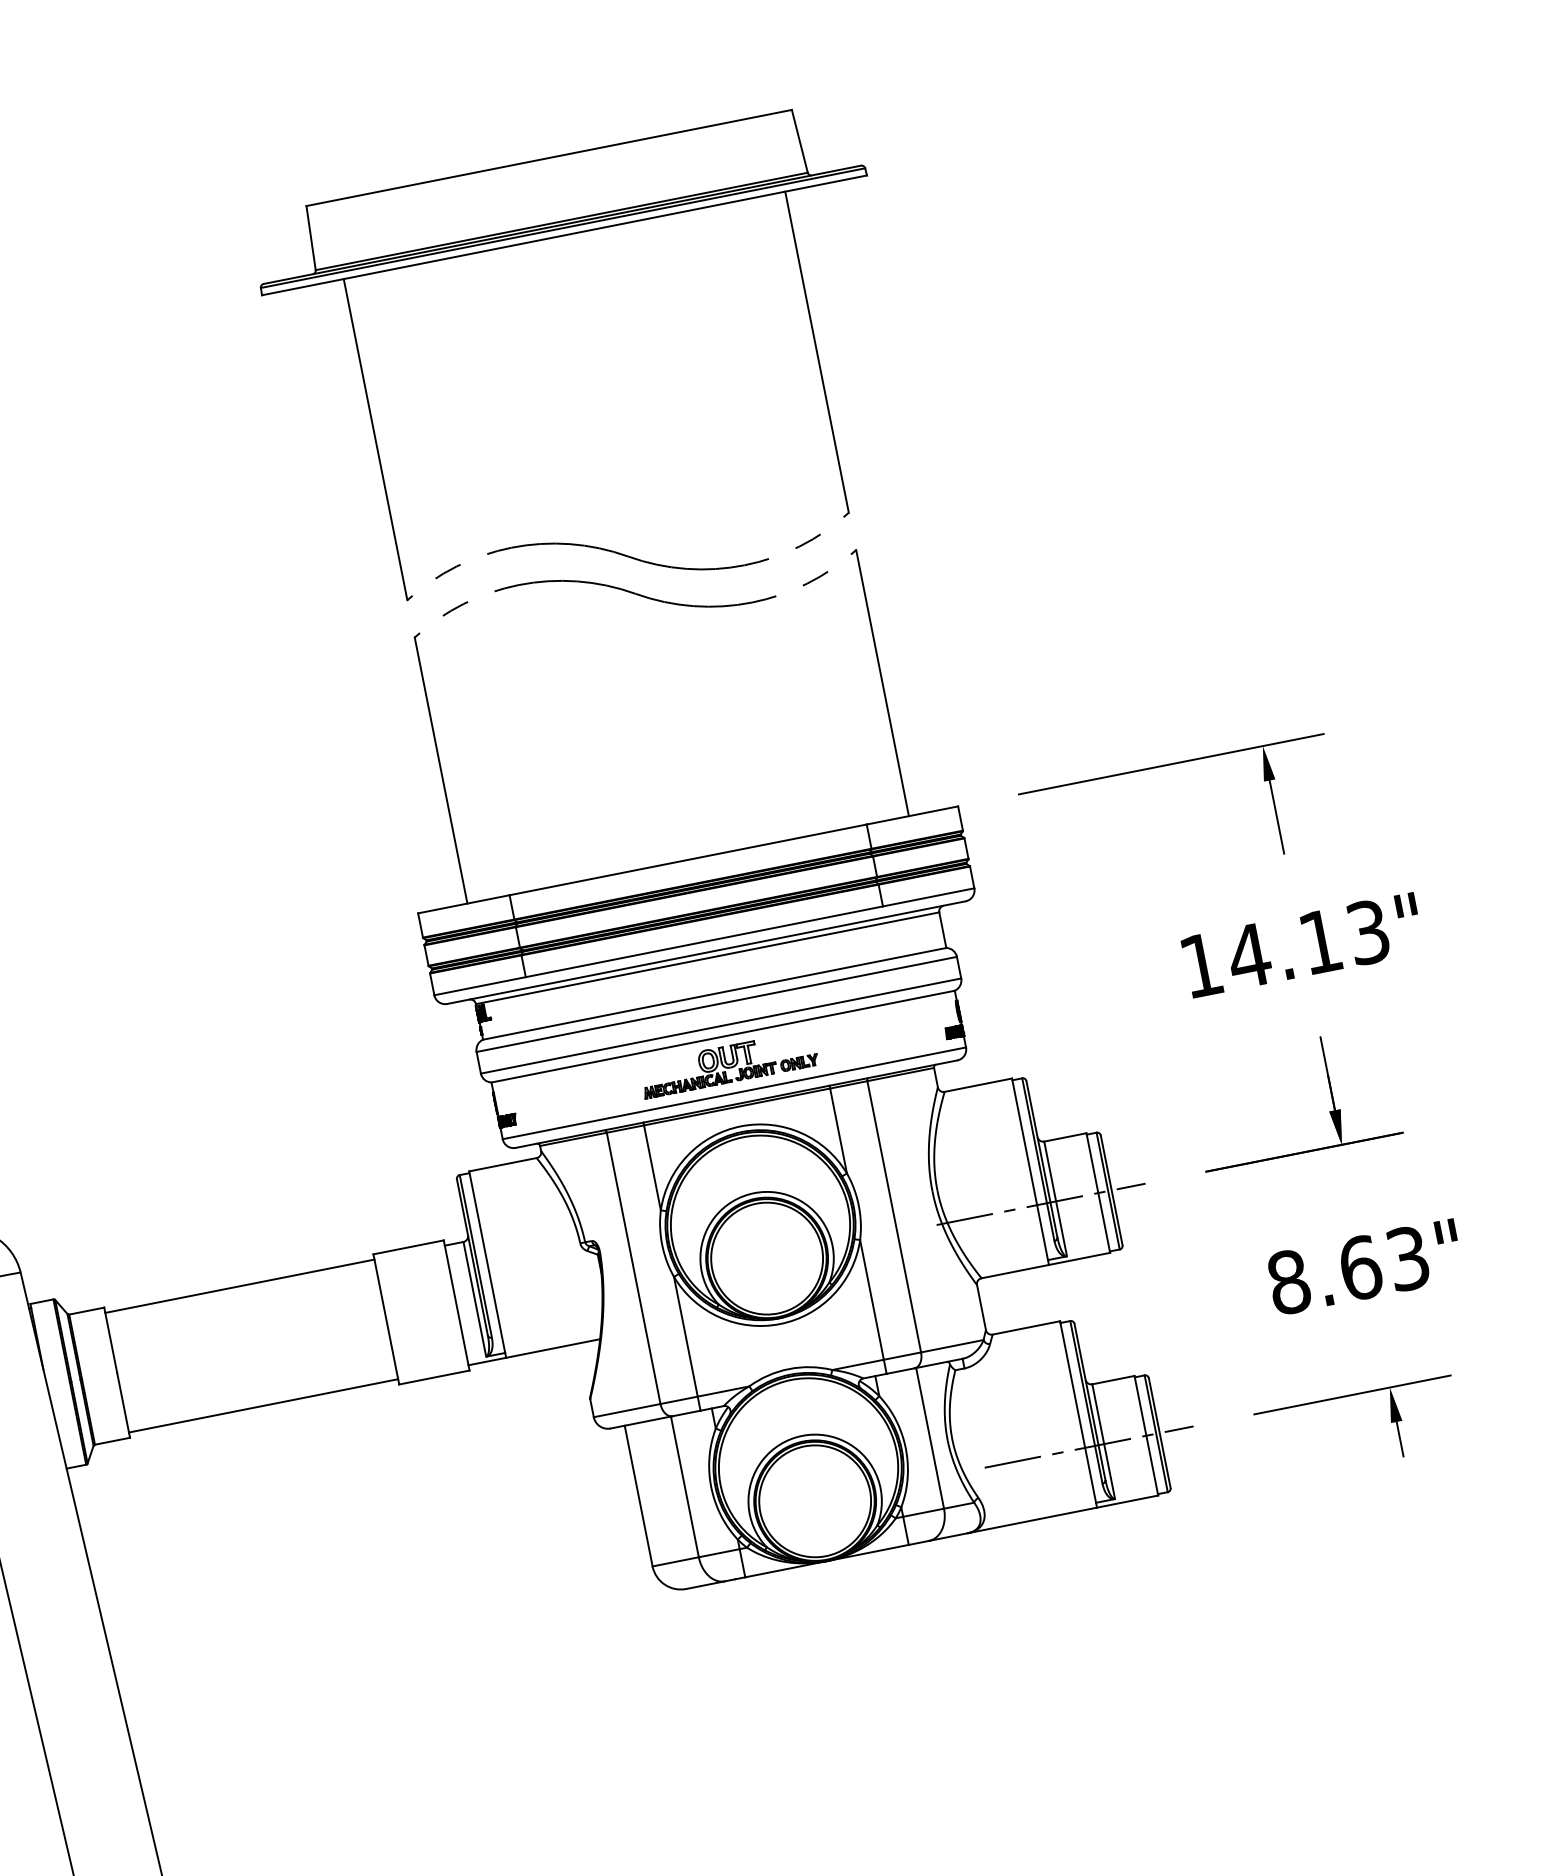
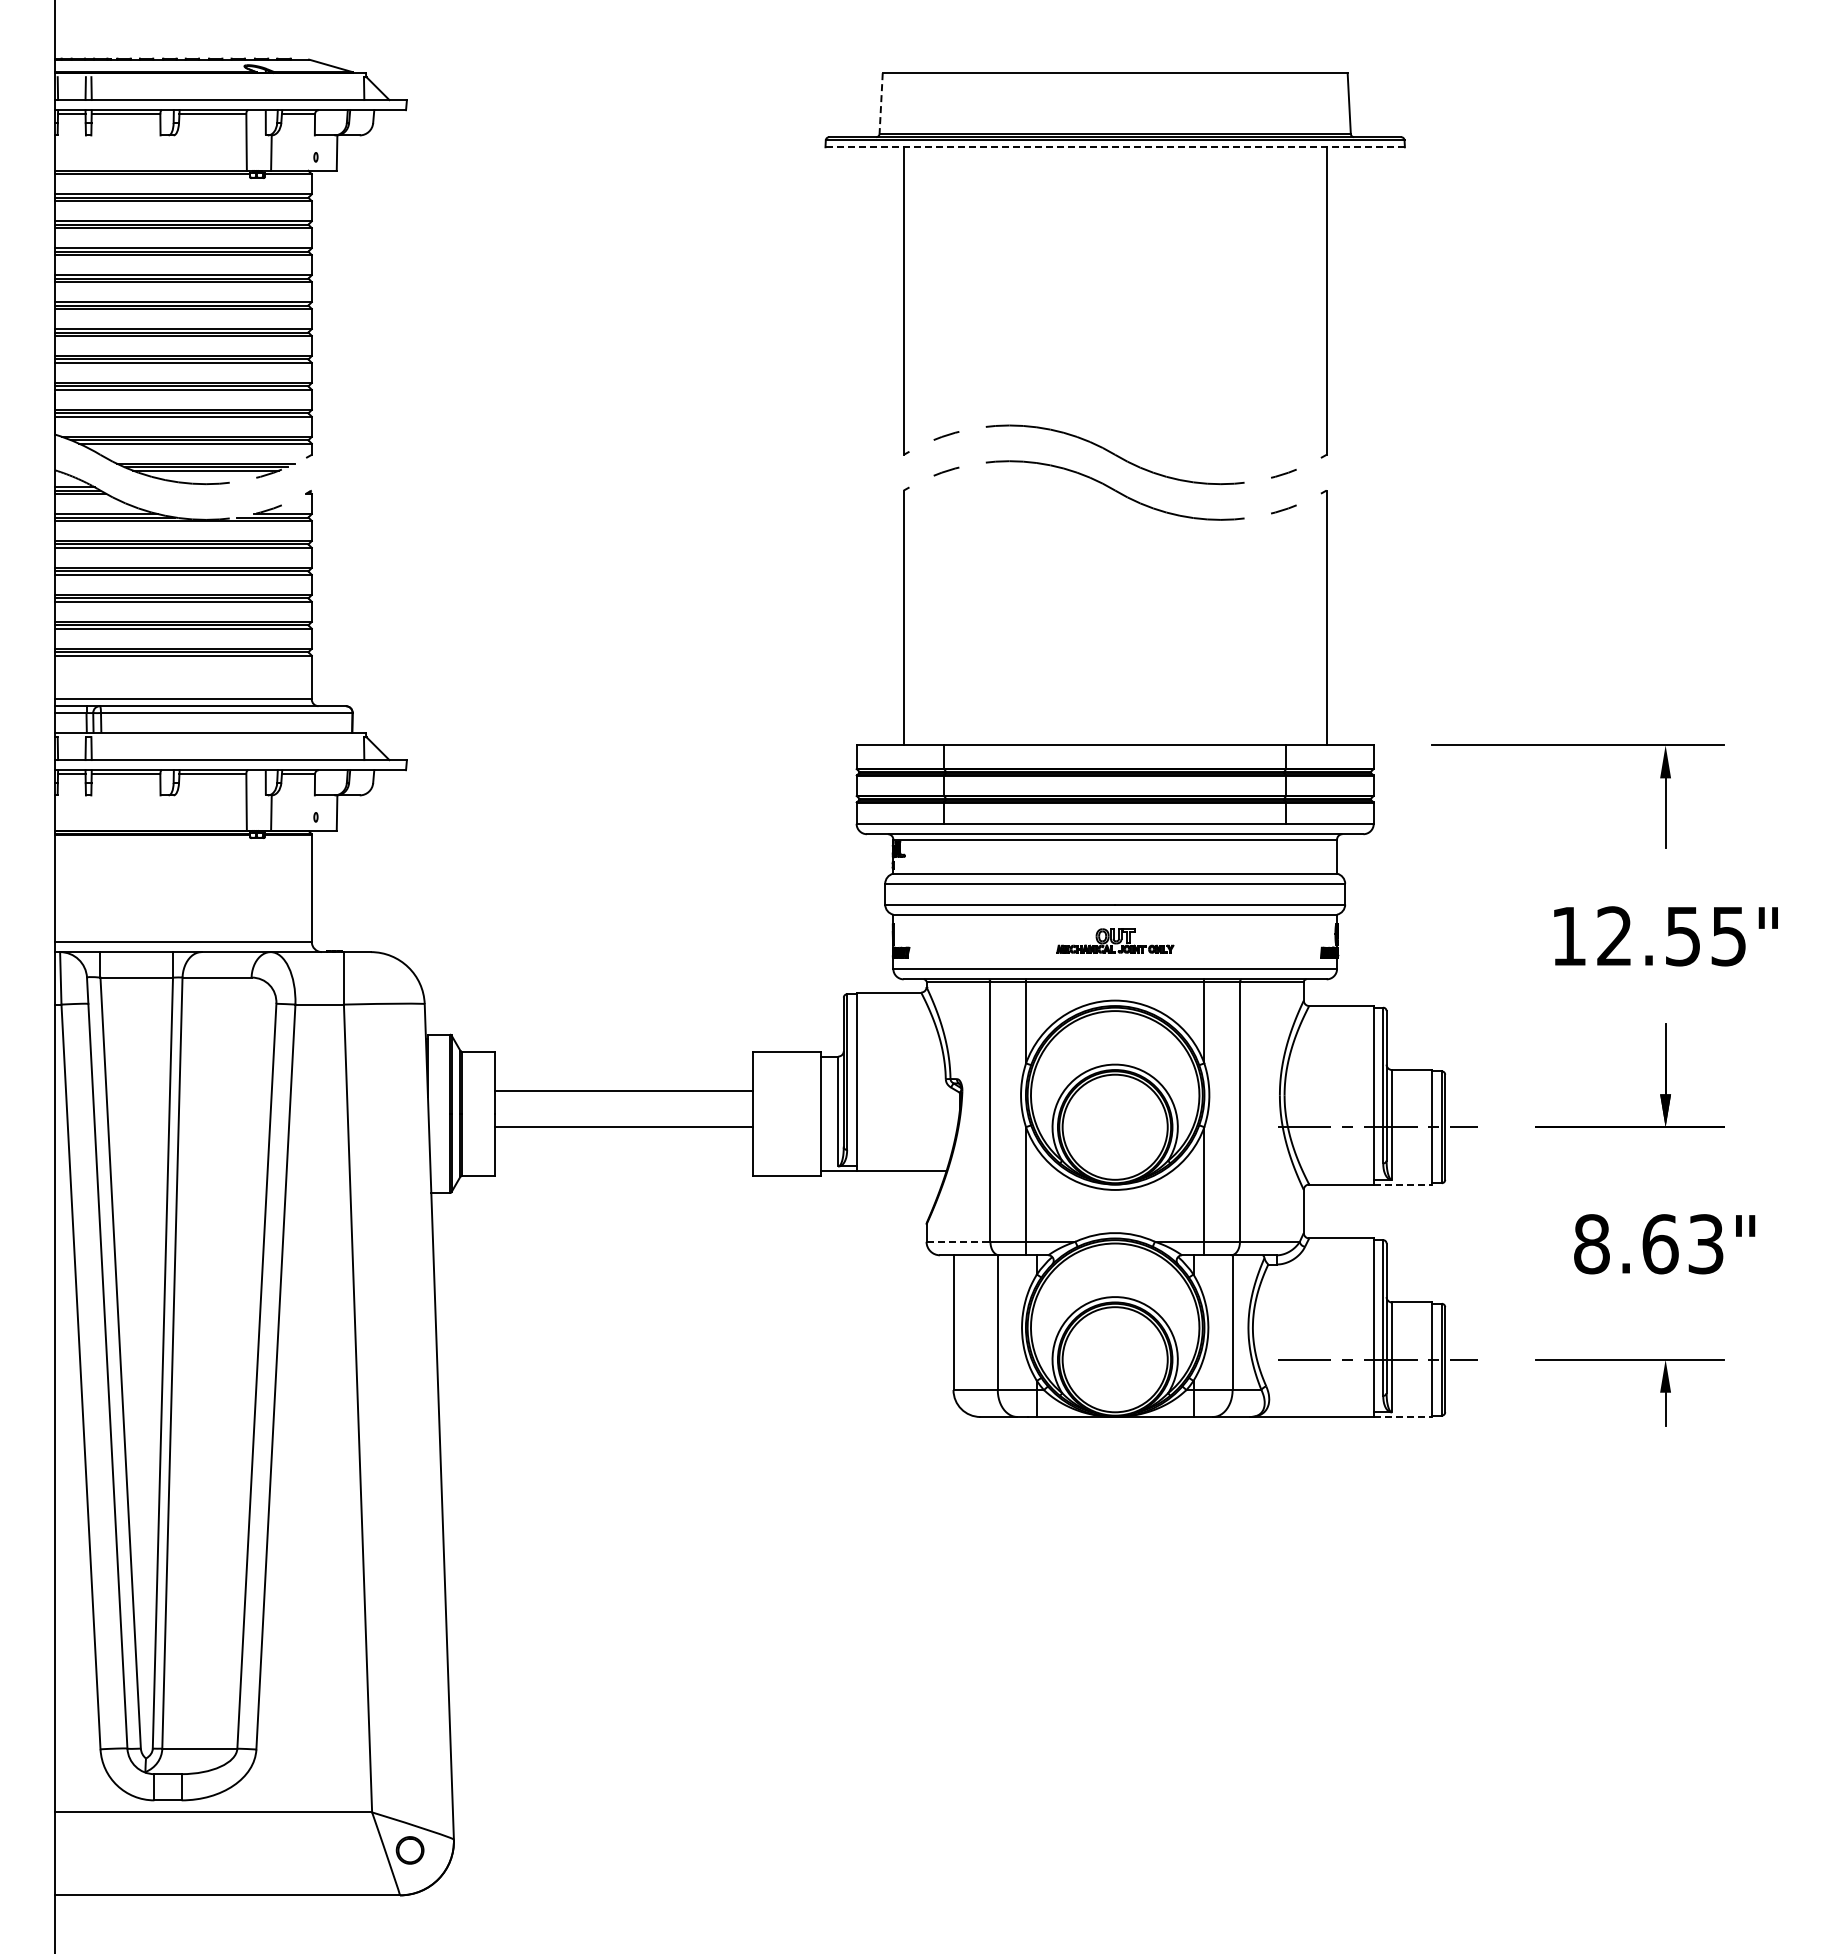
line: (564, 235) -> (1115, 147), solid -> dashed
line: (311, 239) -> (881, 104), solid -> dashed
text: (1307, 944) -> (1670, 936), 14.13" -> 12.55"
part: (728, 1063) -> (1115, 940), size x0.7
line: (1079, 1258) -> (1403, 1184), solid -> dashed
line: (240, 1286) -> (624, 1126), moved
line: (263, 1406) -> (624, 1091), moved
line: (627, 1410) -> (958, 1241), solid -> dashed
line: (1128, 1502) -> (1403, 1417), solid -> dashed

